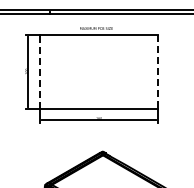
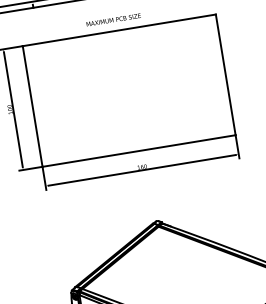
line: (40, 71) -> (33, 105), dashed -> solid
line: (157, 71) -> (225, 74), dashed -> solid

